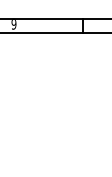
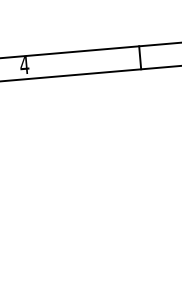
text: (13, 24) -> (23, 65), 9 -> 4

